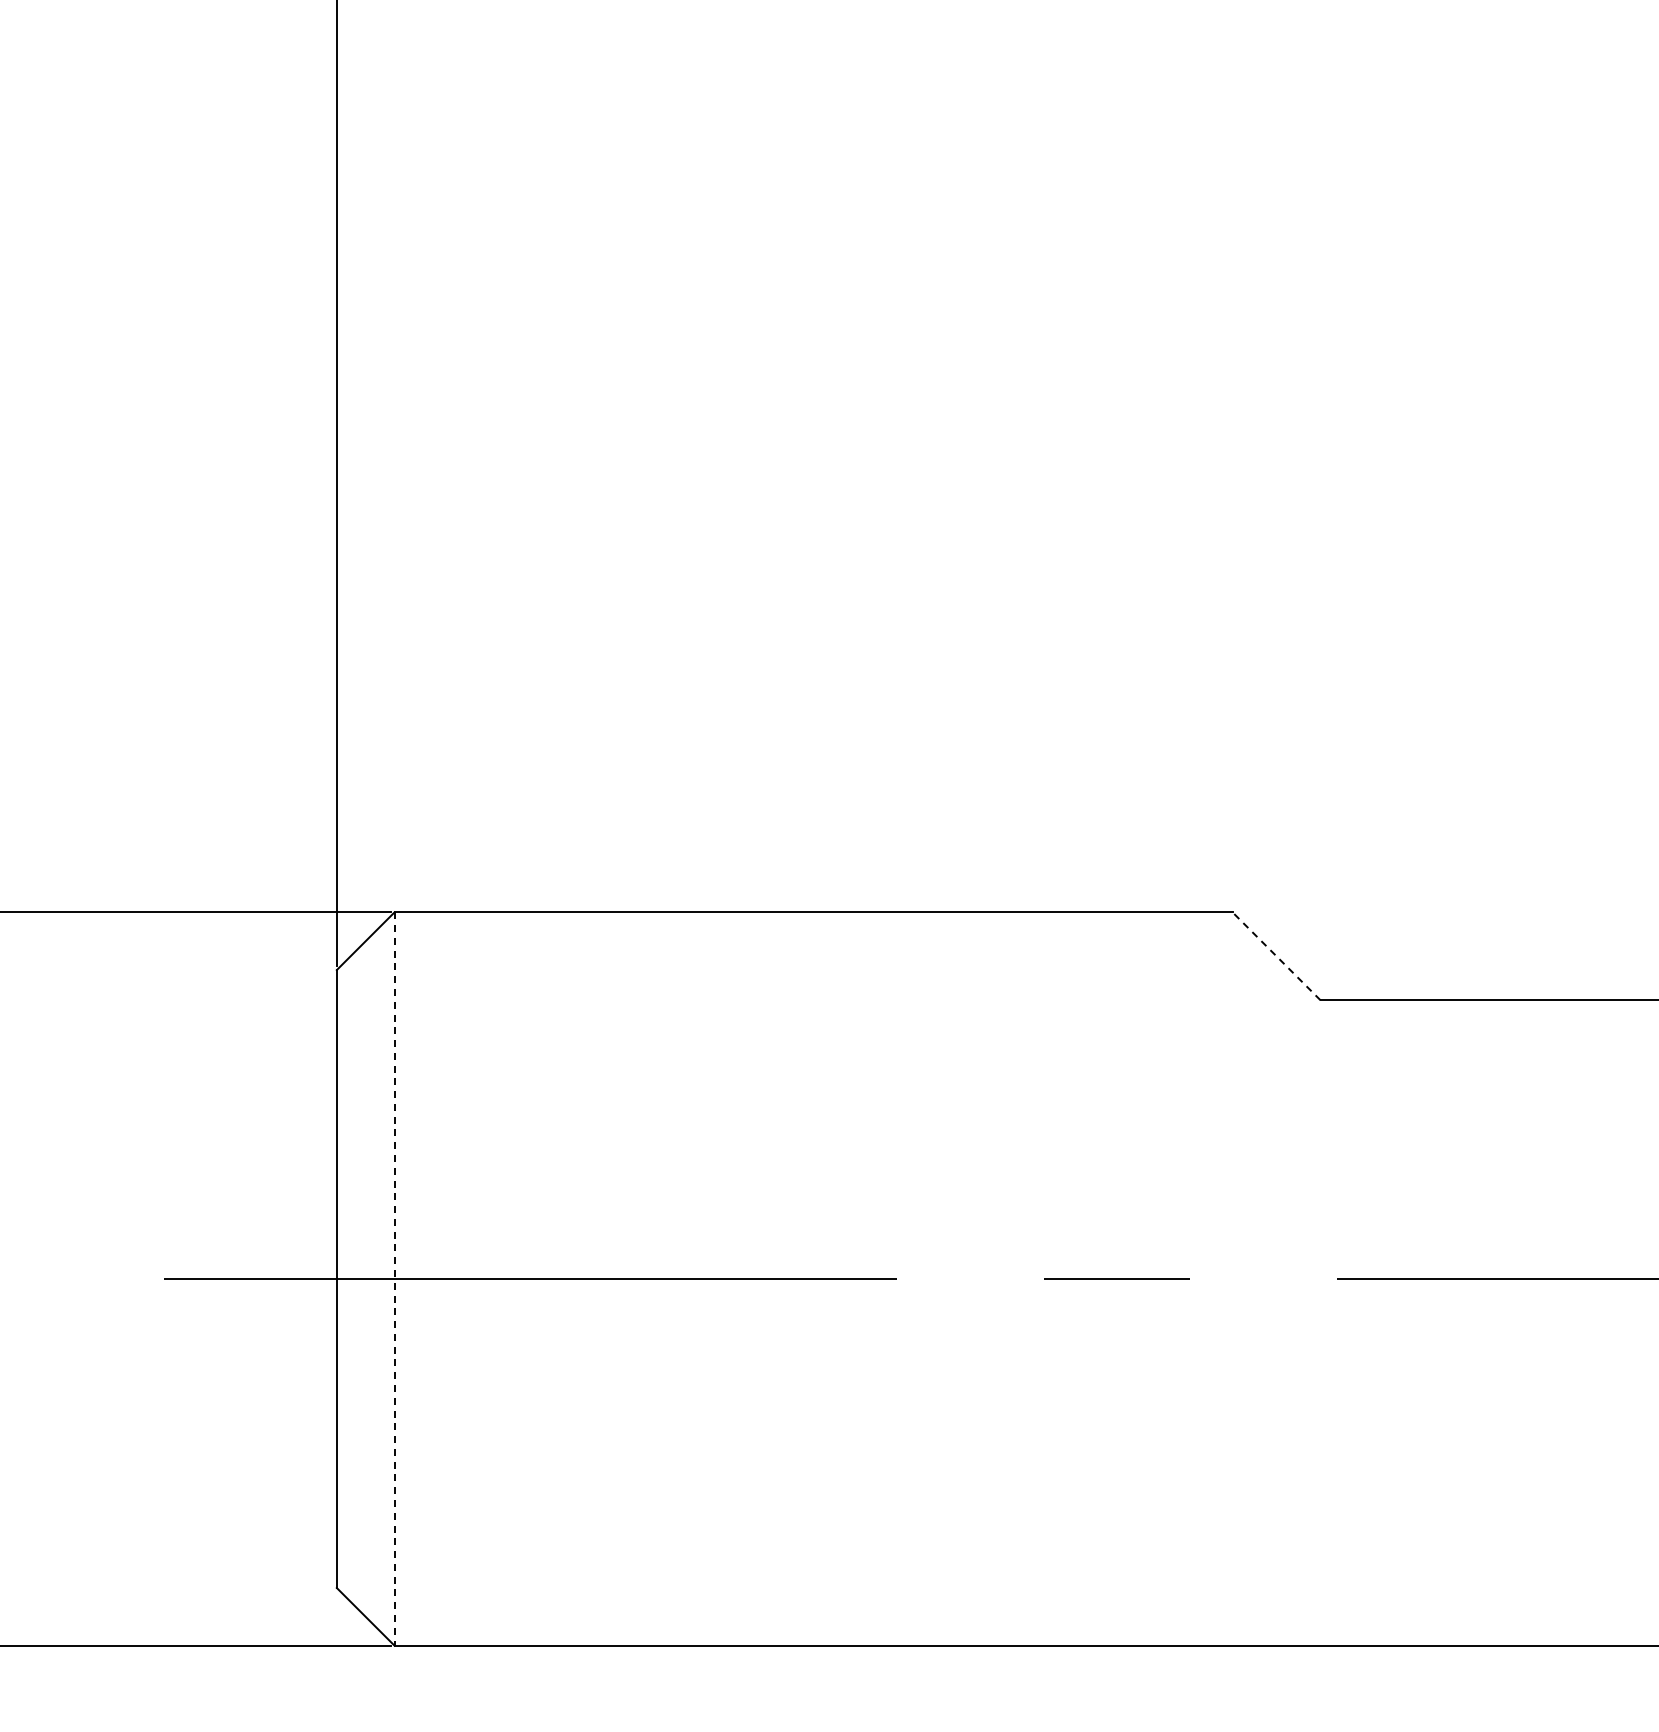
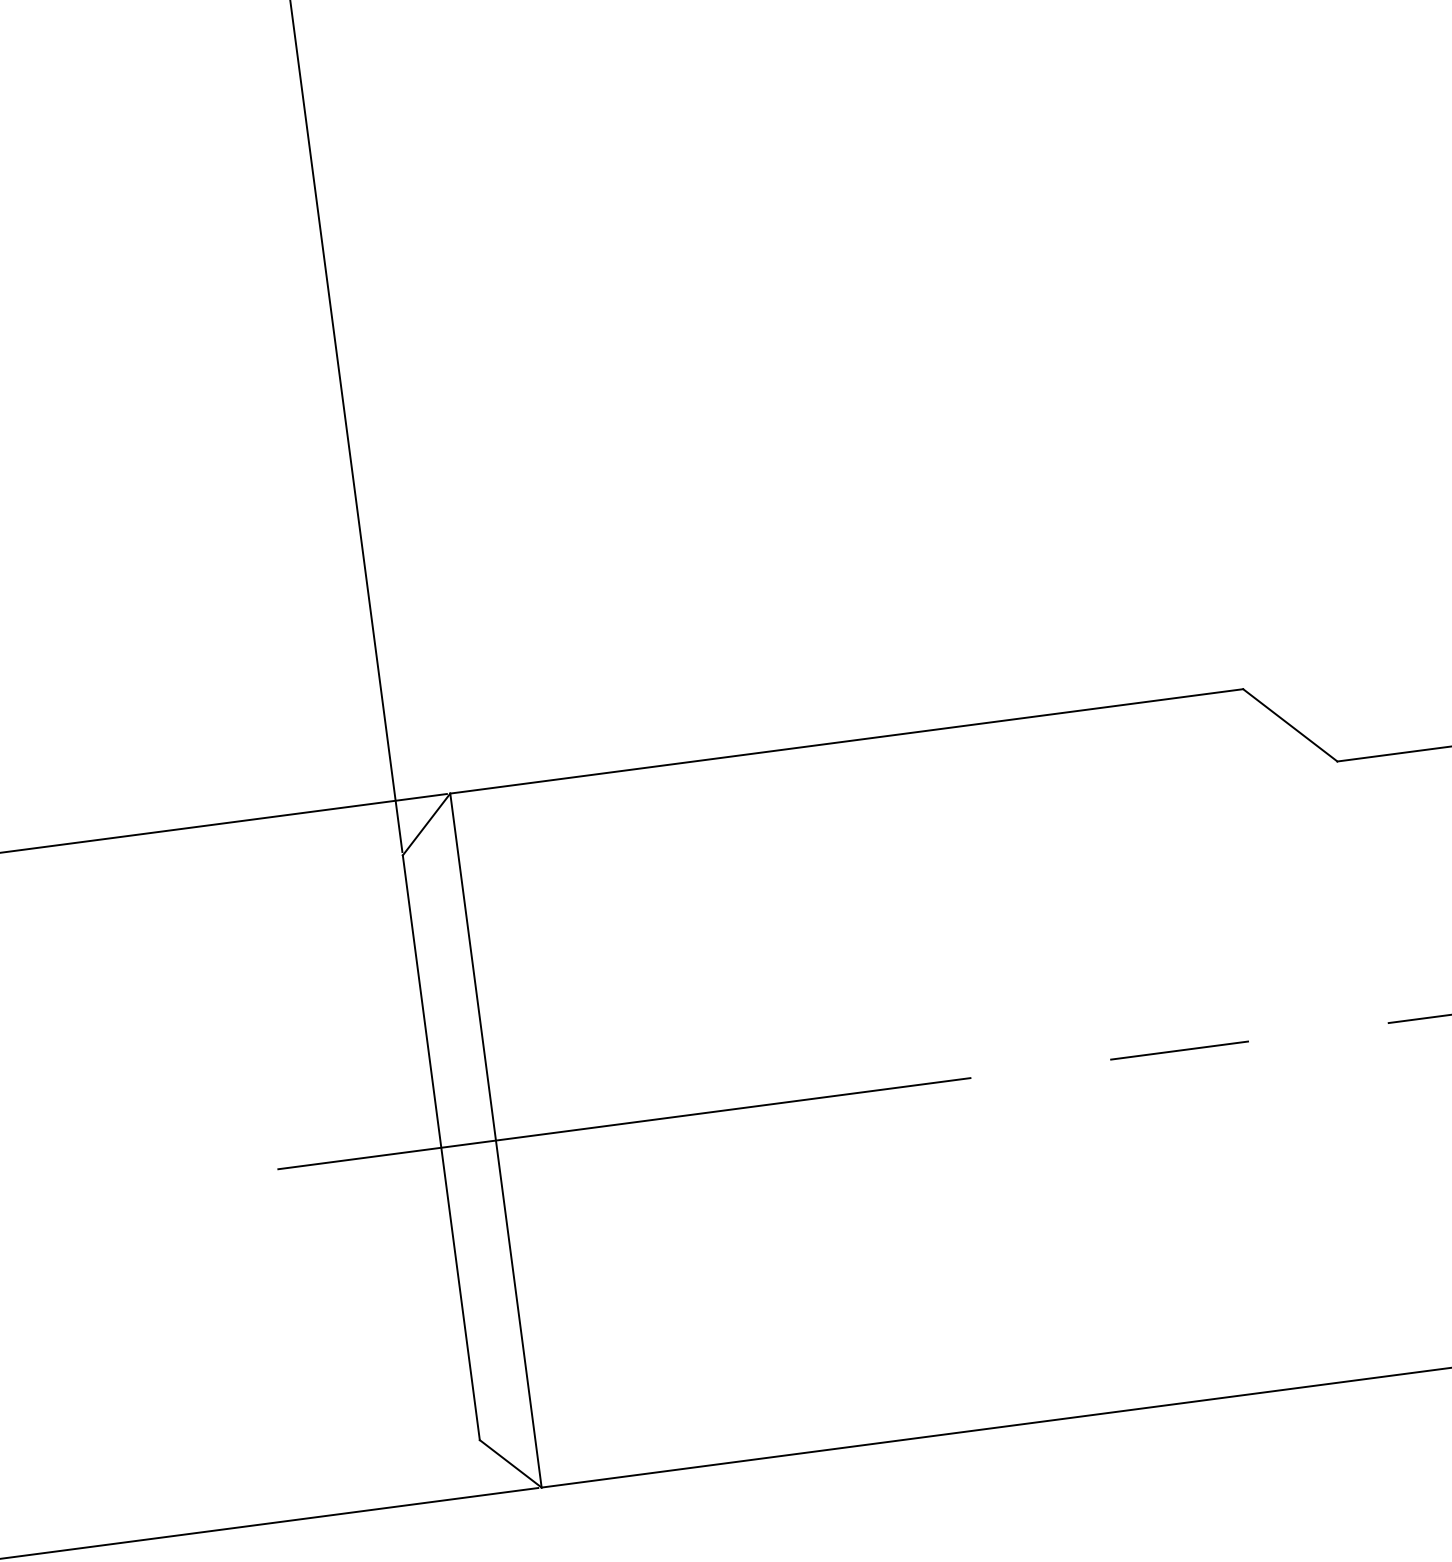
line: (1276, 955) -> (1290, 724), dashed -> solid
line: (394, 1279) -> (495, 1141), dashed -> solid

